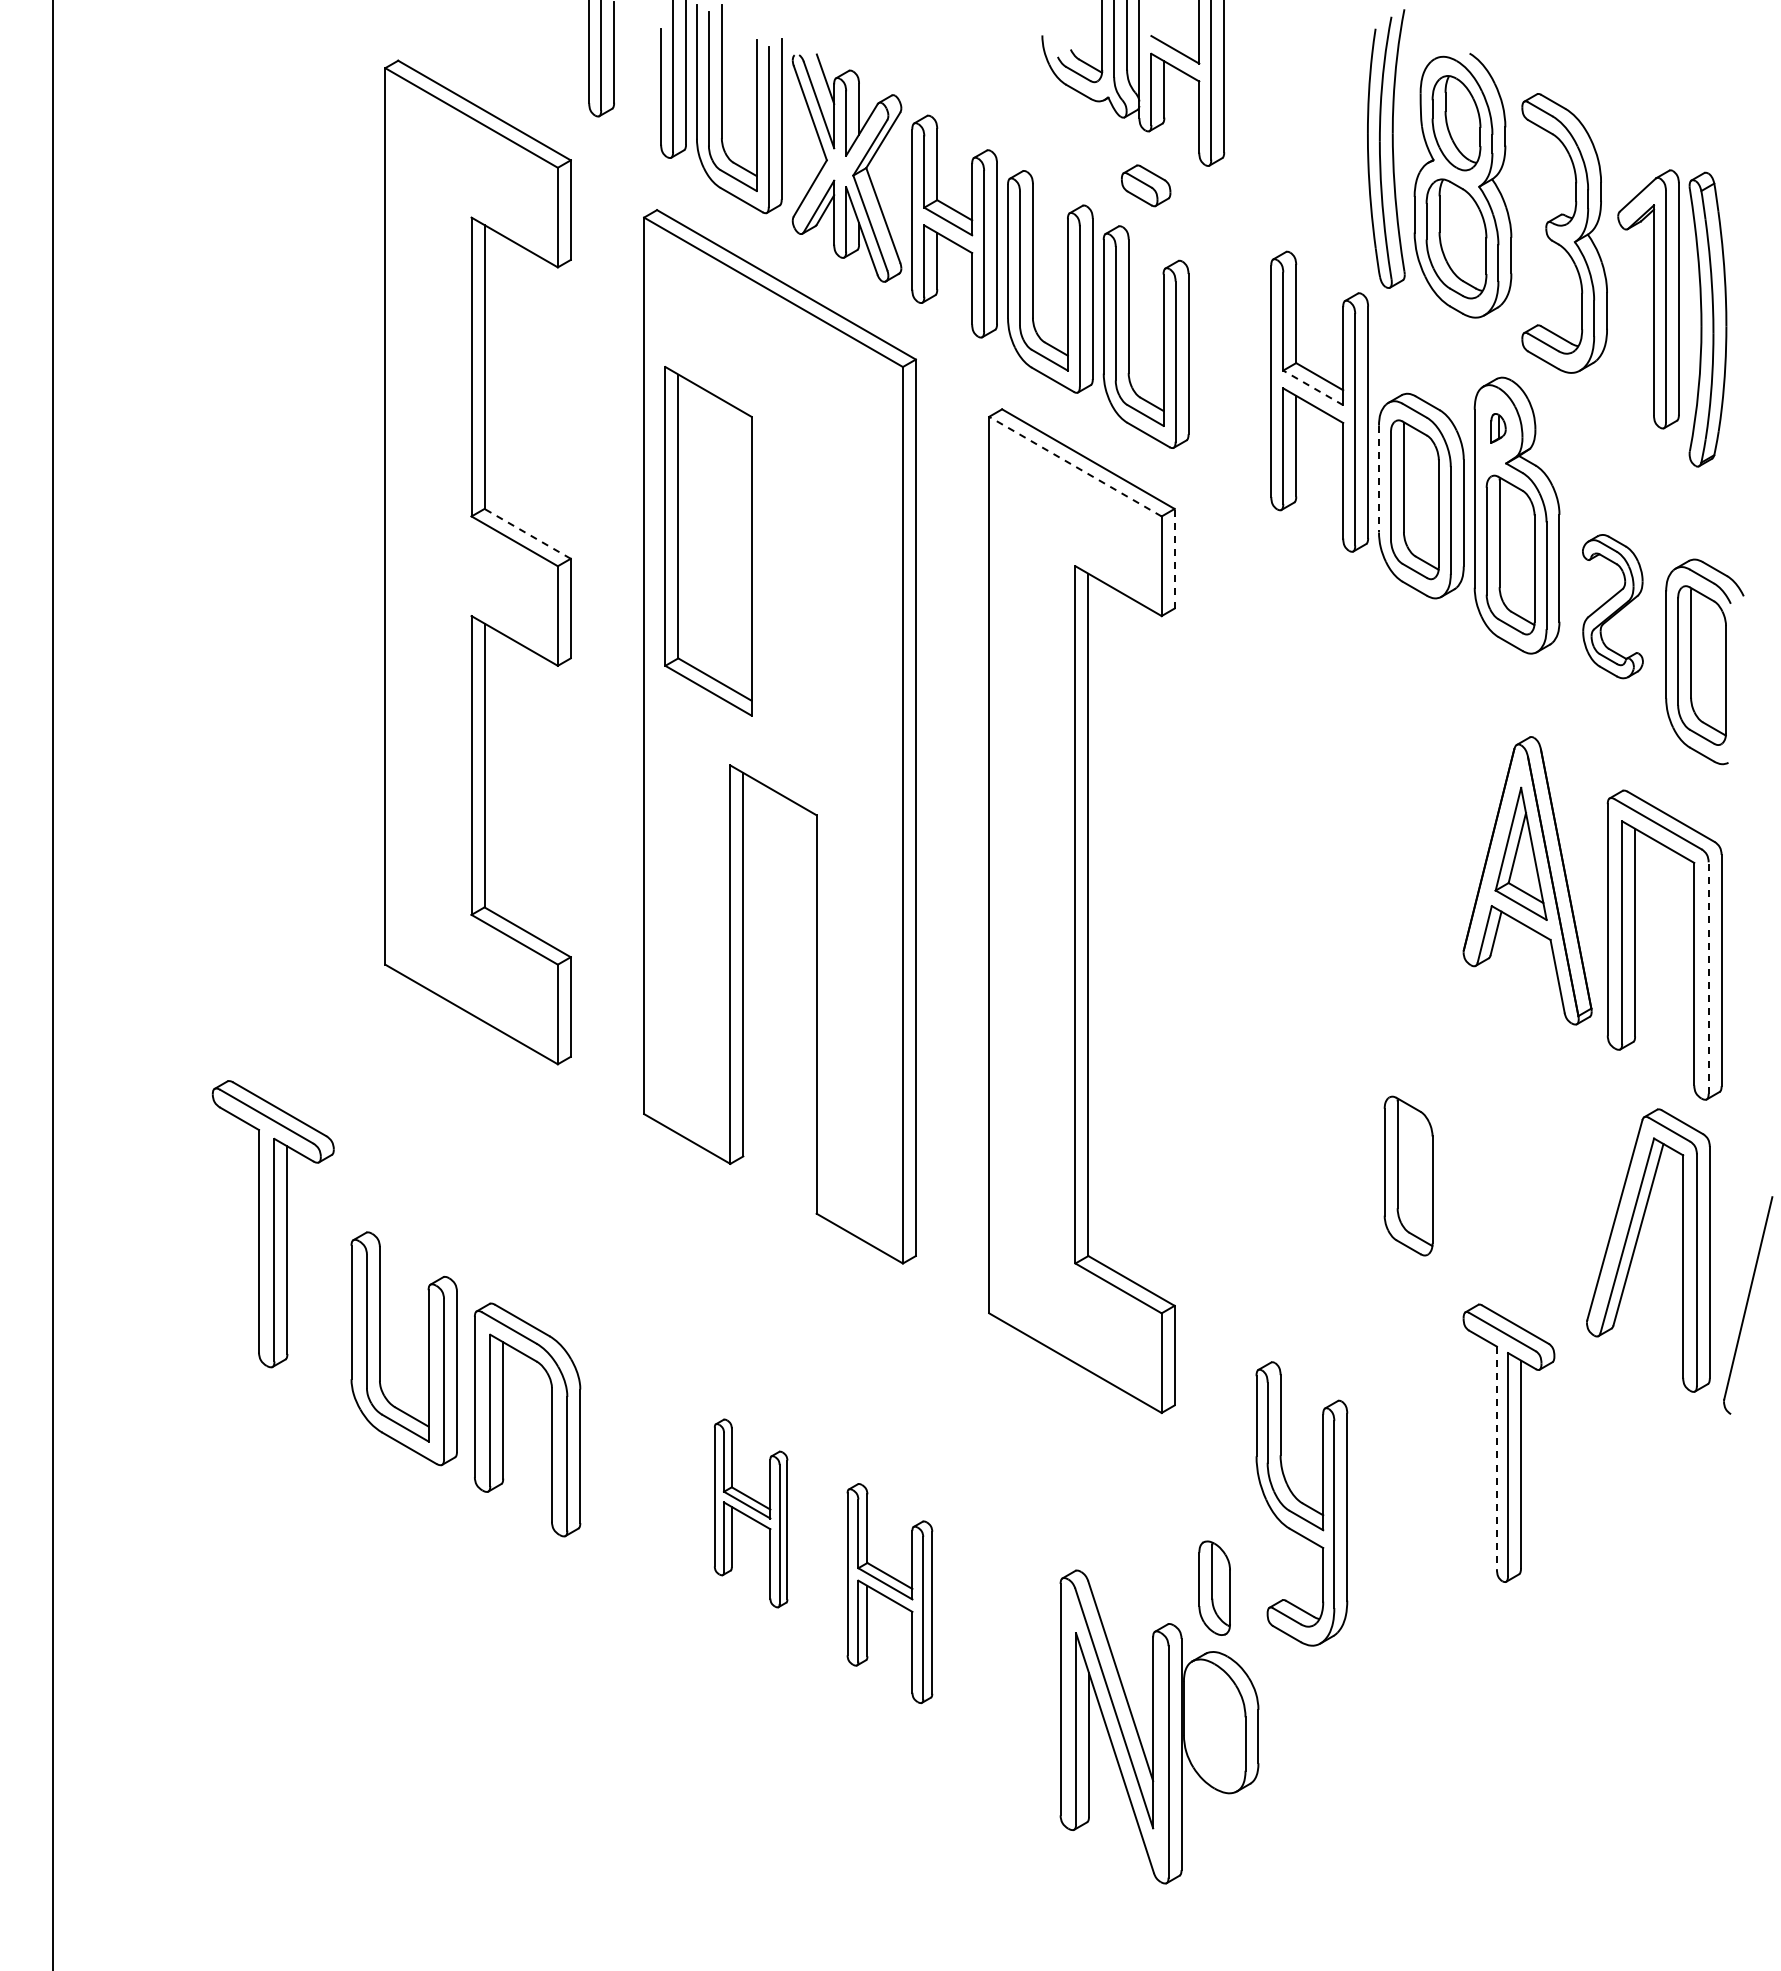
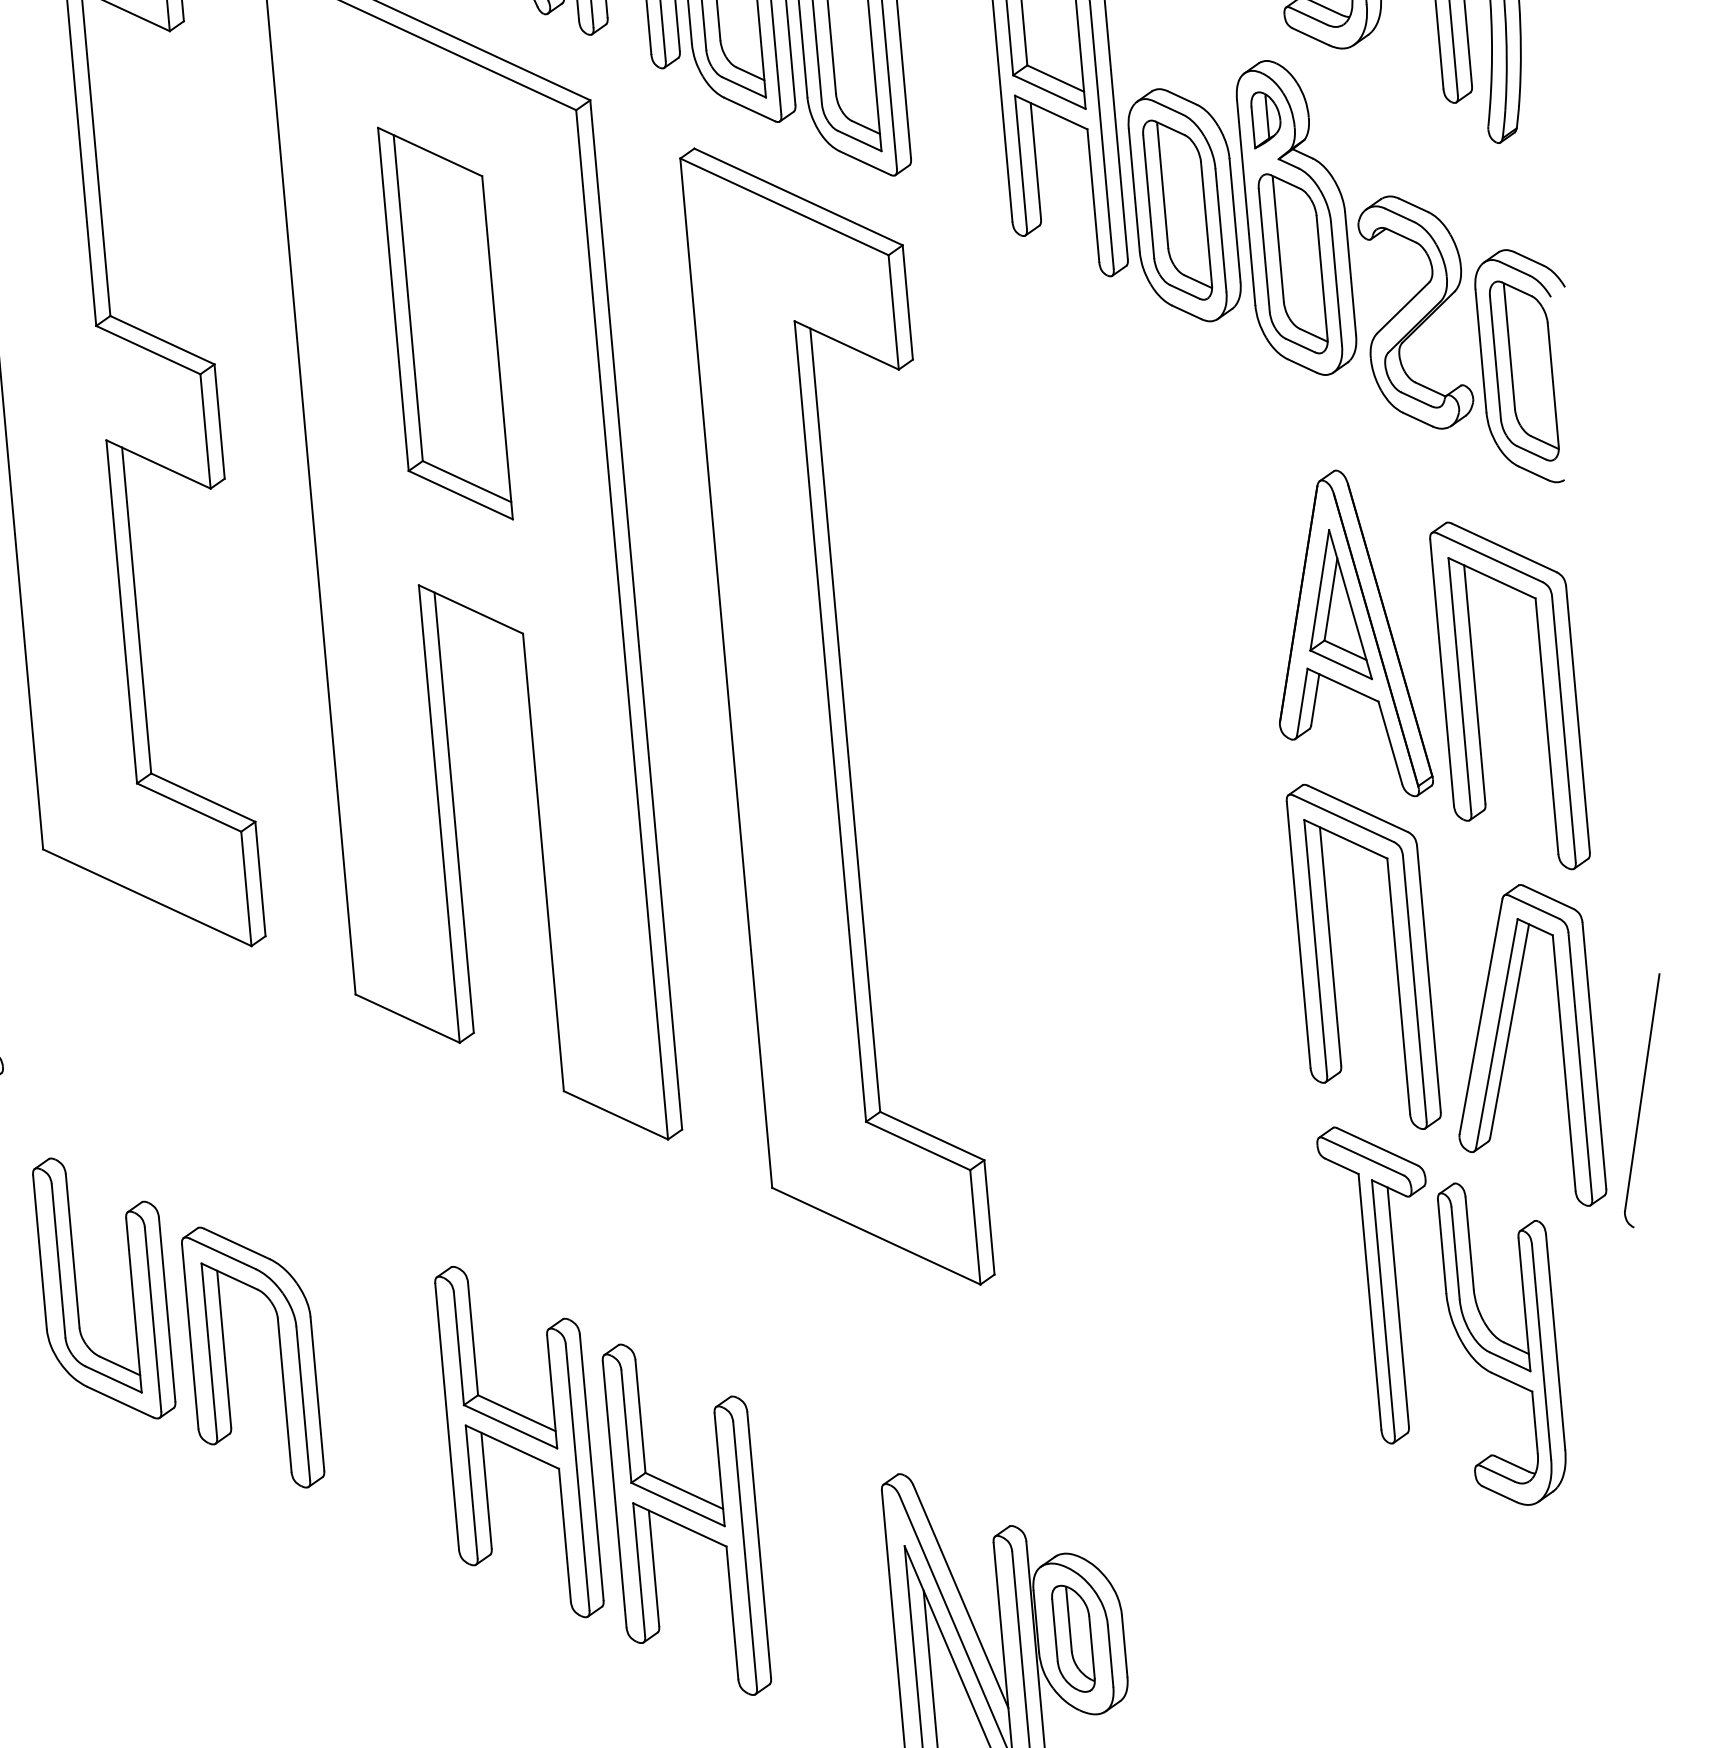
line: (1313, 387) -> (1049, 91), dashed -> solid
part: (1498, 428) -> (1266, 119), size x1.67
line: (1075, 466) -> (784, 206), dashed -> solid
line: (1379, 479) -> (1134, 190), dashed -> solid
line: (527, 533) -> (162, 339), dashed -> solid
part: (708, 541) -> (445, 323), moved
line: (1174, 558) -> (907, 302), dashed -> solid
part: (1612, 606) -> (1415, 312), size x1.43
line: (1708, 978) -> (1563, 729), dashed -> solid
part: (1490, 1159) -> (1332, 959), added
part: (1408, 1175) -> (1239, 986), removed
line: (1496, 1458) -> (1369, 1302), dashed -> solid
part: (1301, 1503) -> (1502, 1342), moved
part: (750, 1513) -> (518, 1442), size x1.67
part: (1214, 1587) -> (1073, 1637), moved
part: (889, 1593) -> (686, 1519), size x1.43

